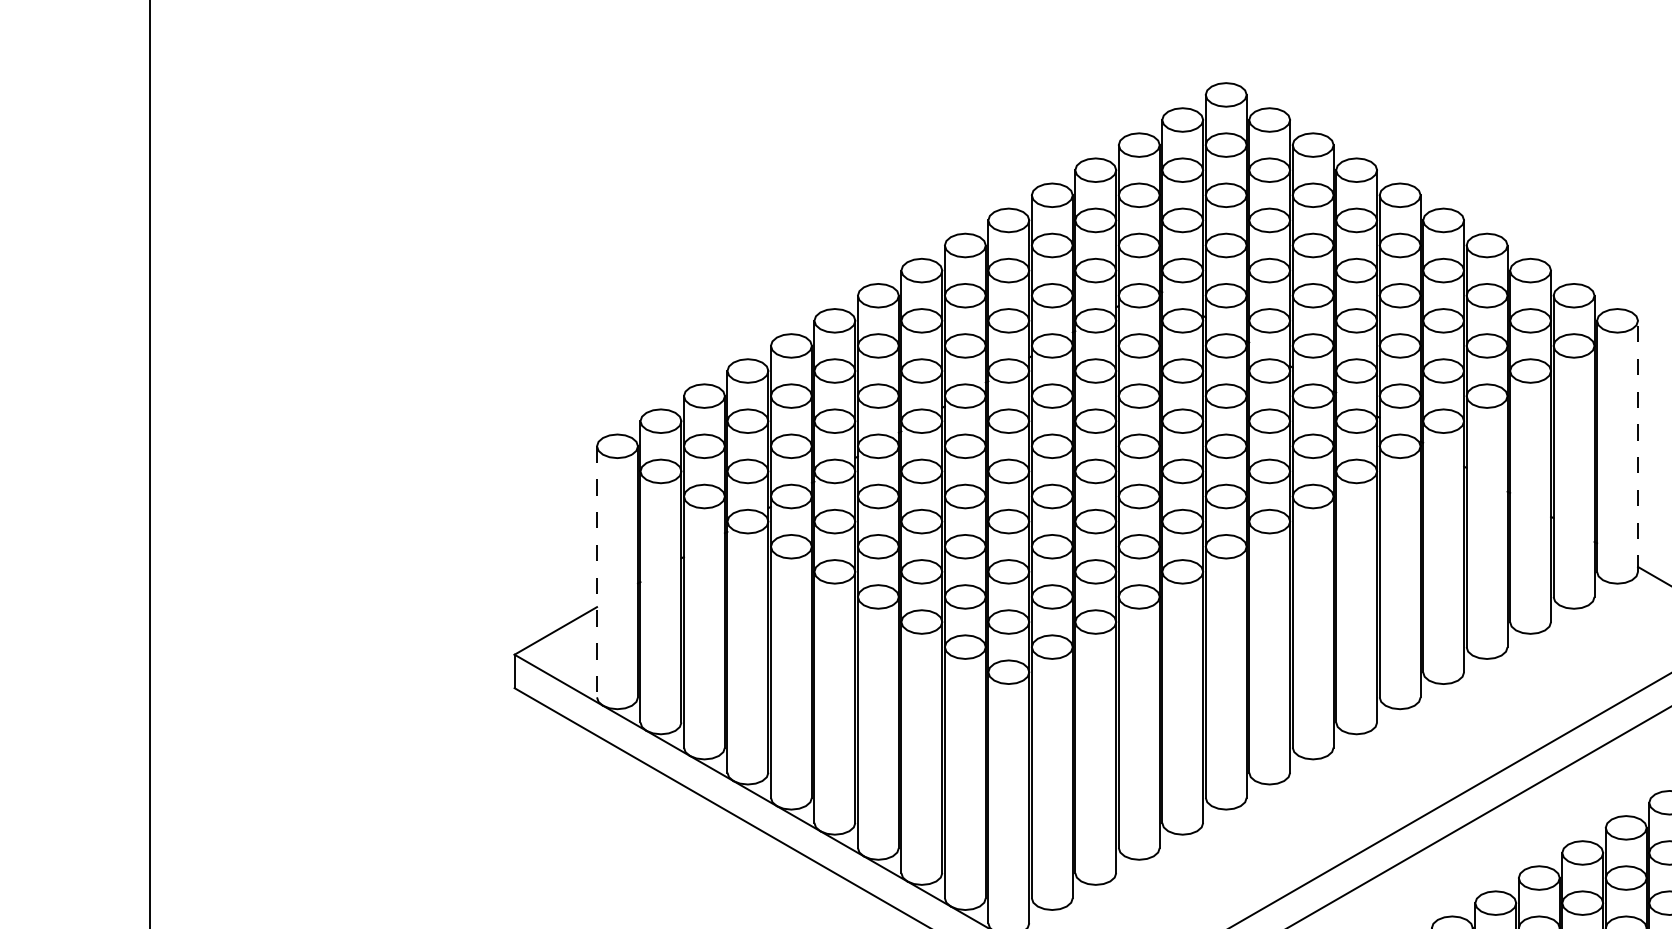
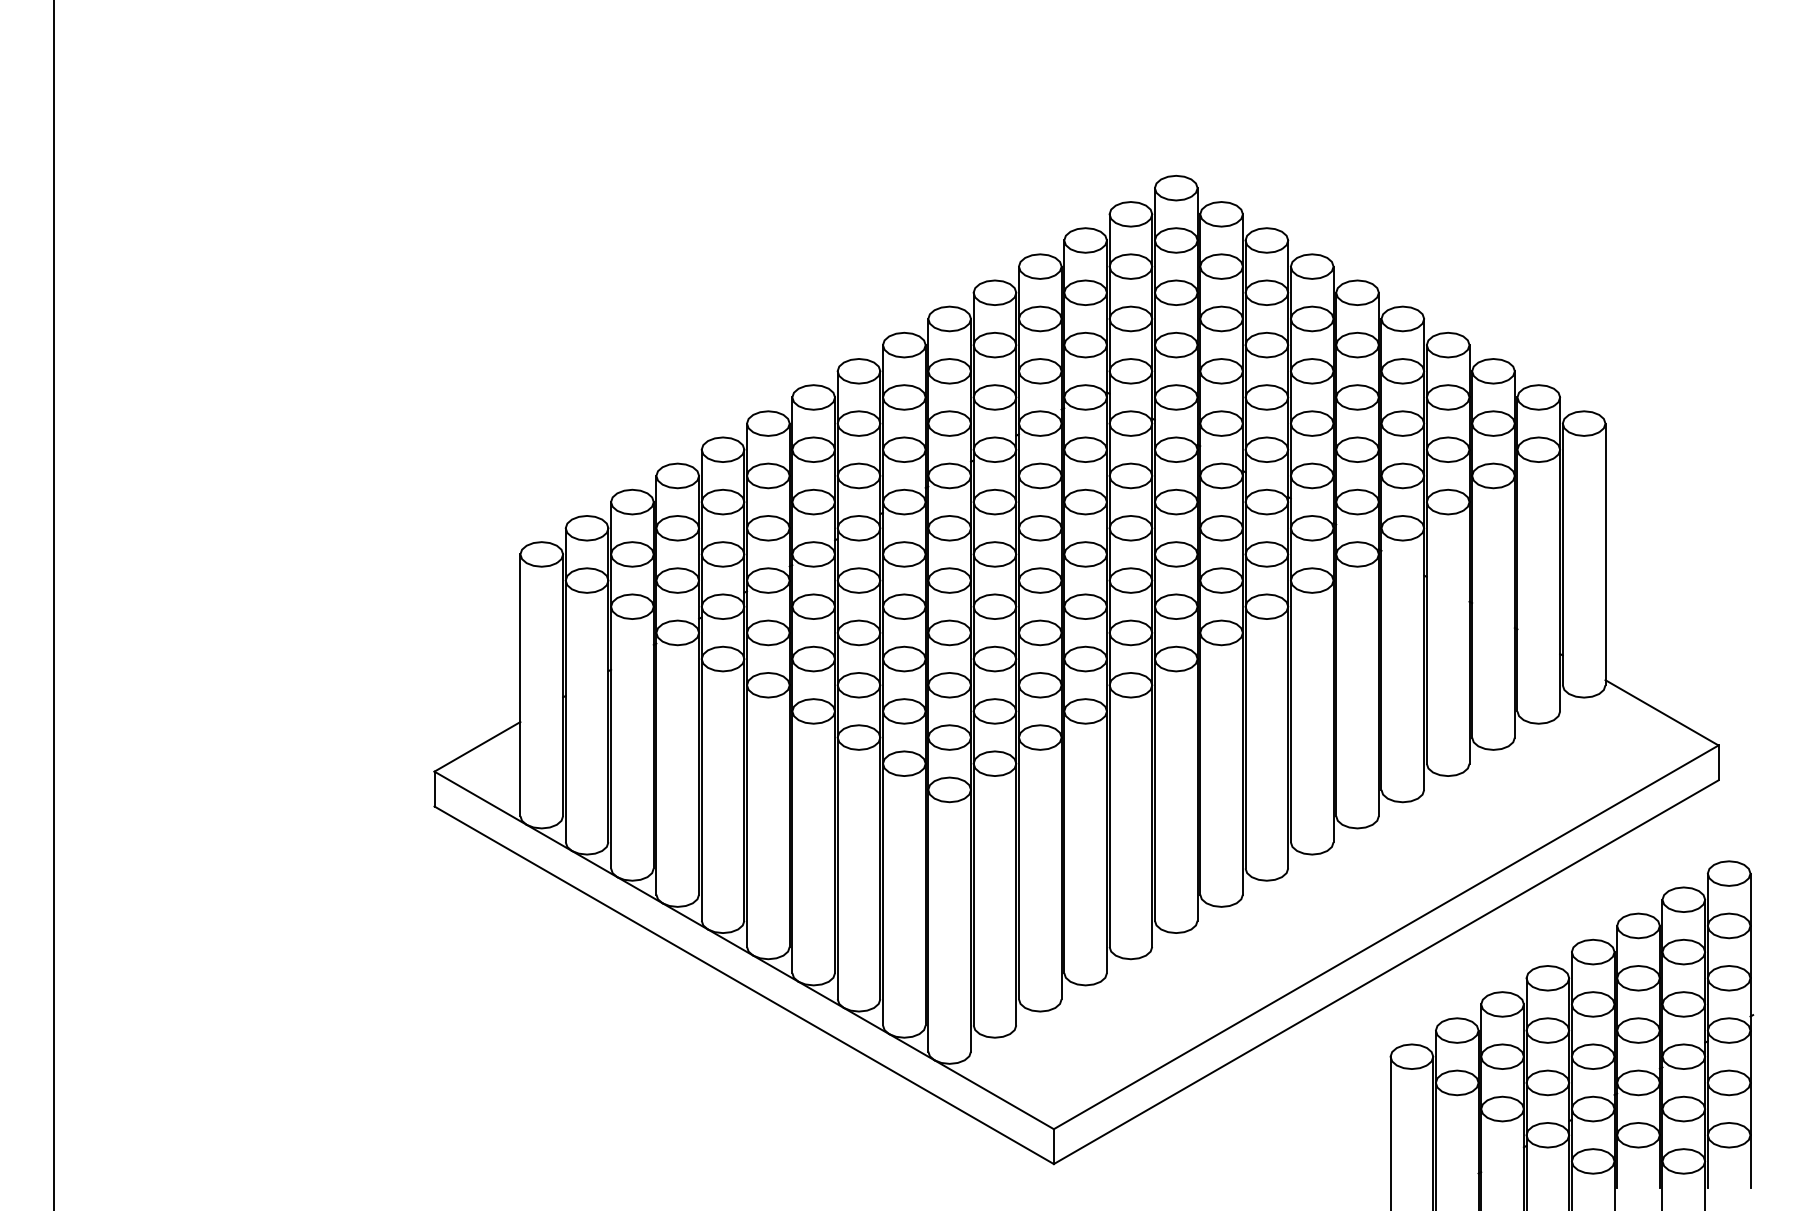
line: (1638, 446) -> (1605, 554), dashed -> solid
line: (597, 572) -> (520, 685), dashed -> solid

